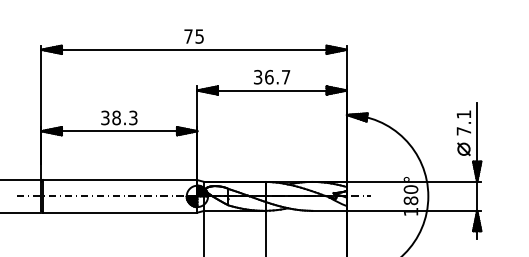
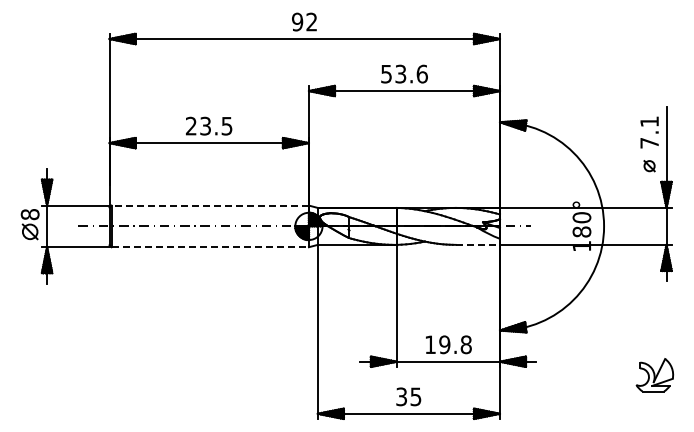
text: (193, 36) -> (304, 21), 75 -> 92
text: (272, 76) -> (404, 73), 36.7 -> 53.6
text: (119, 117) -> (209, 125), 38.3 -> 23.5
part: (463, 148) -> (649, 165), size x0.7
line: (120, 180) -> (210, 205), solid -> dashed
line: (330, 210) -> (478, 244), solid -> dashed
line: (120, 212) -> (210, 247), solid -> dashed

